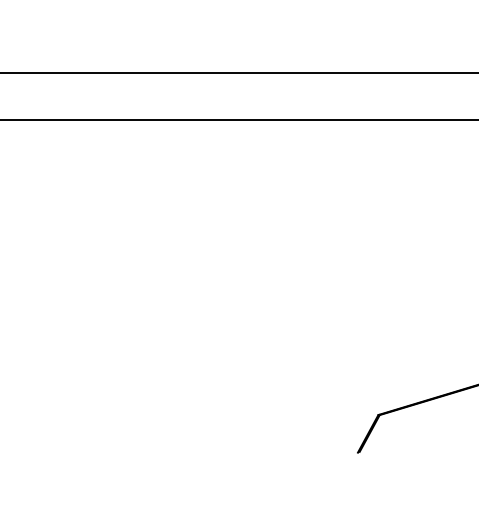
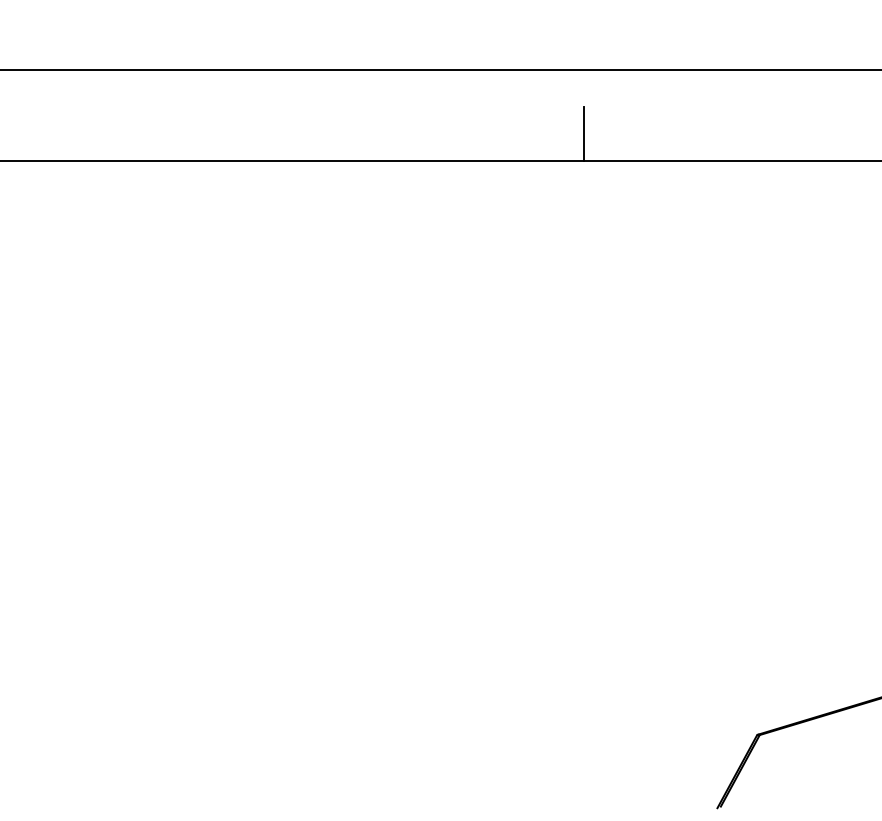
line: (289, 106) -> (584, 134), added

